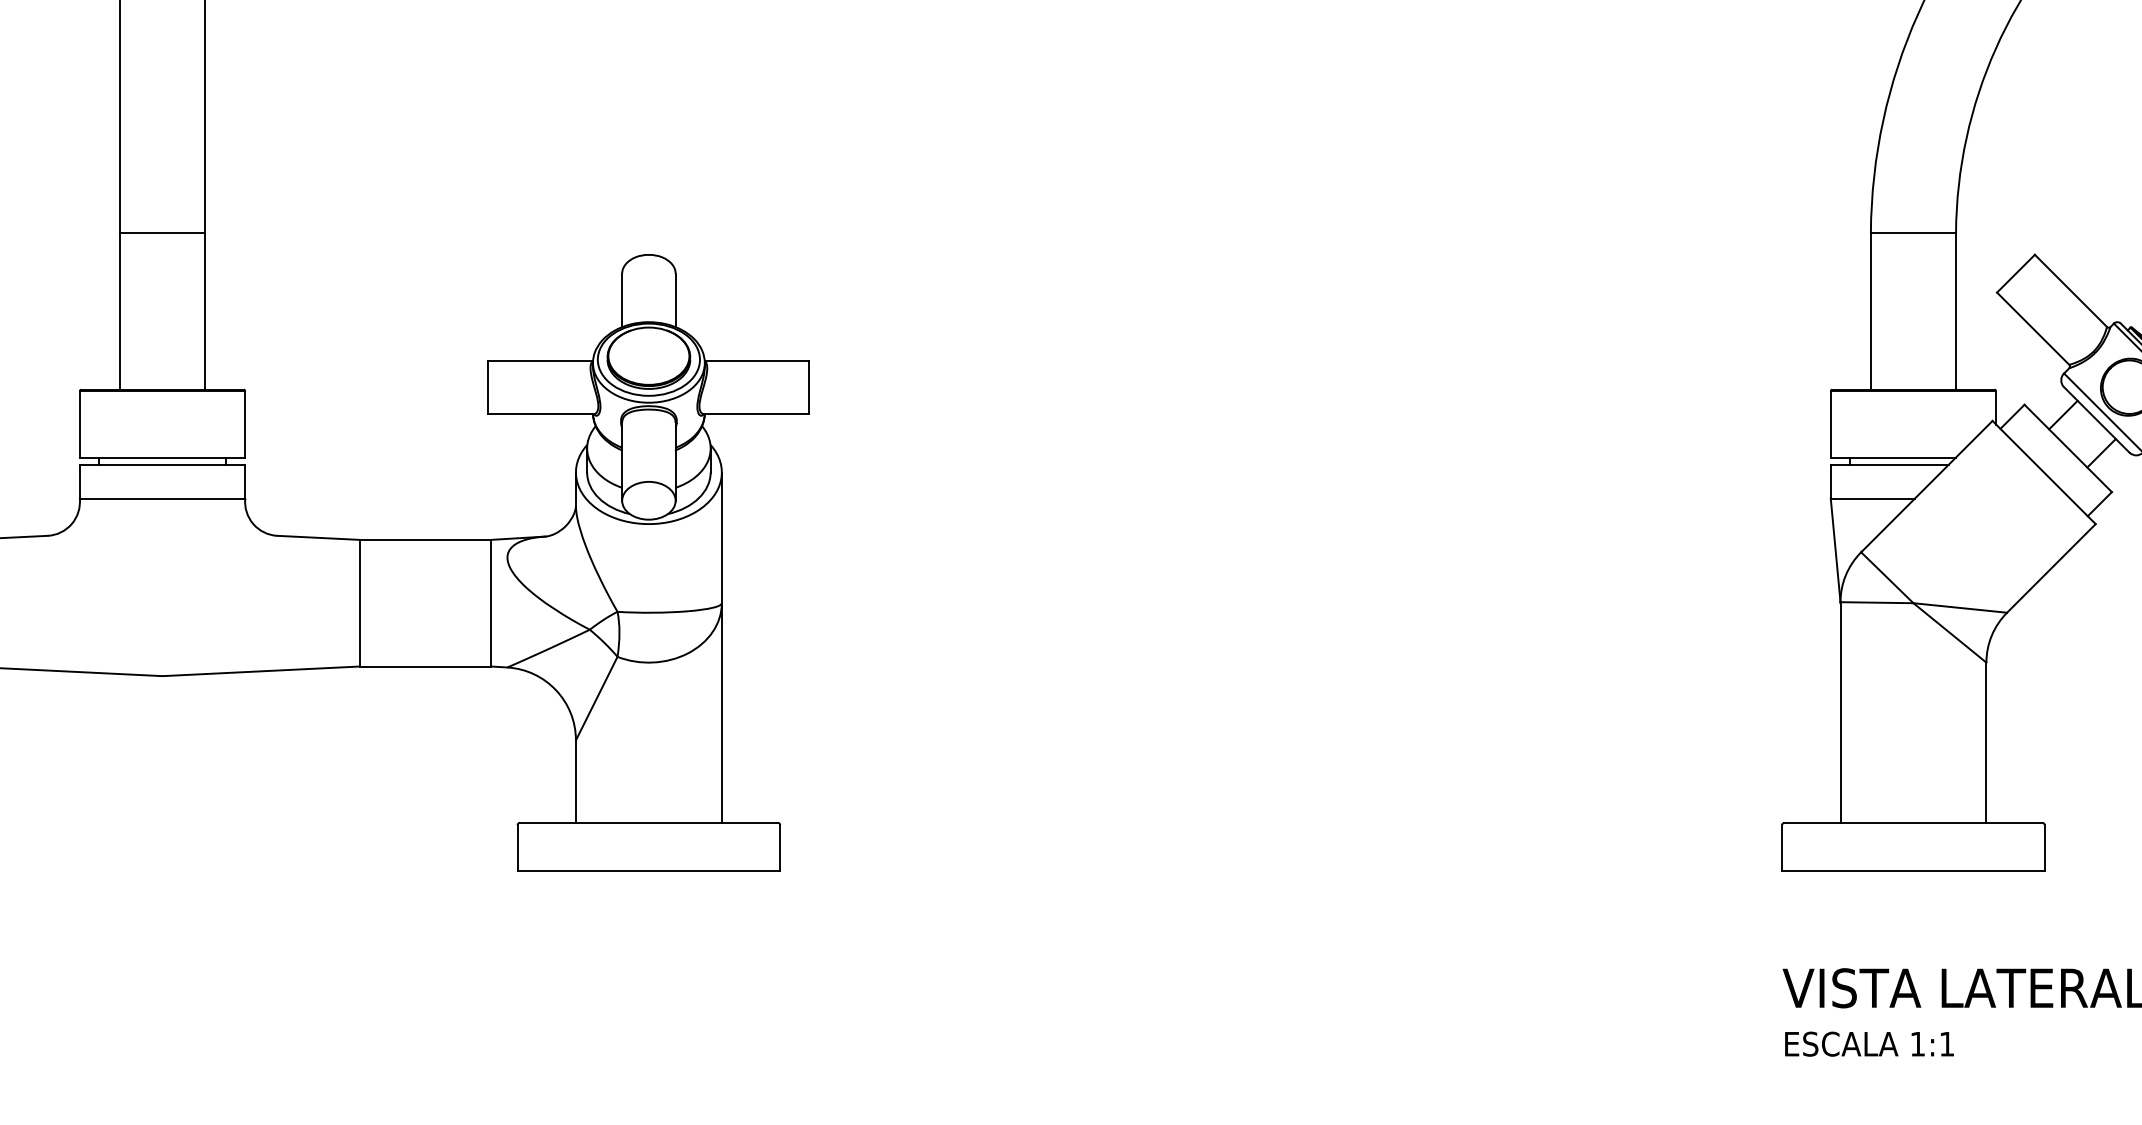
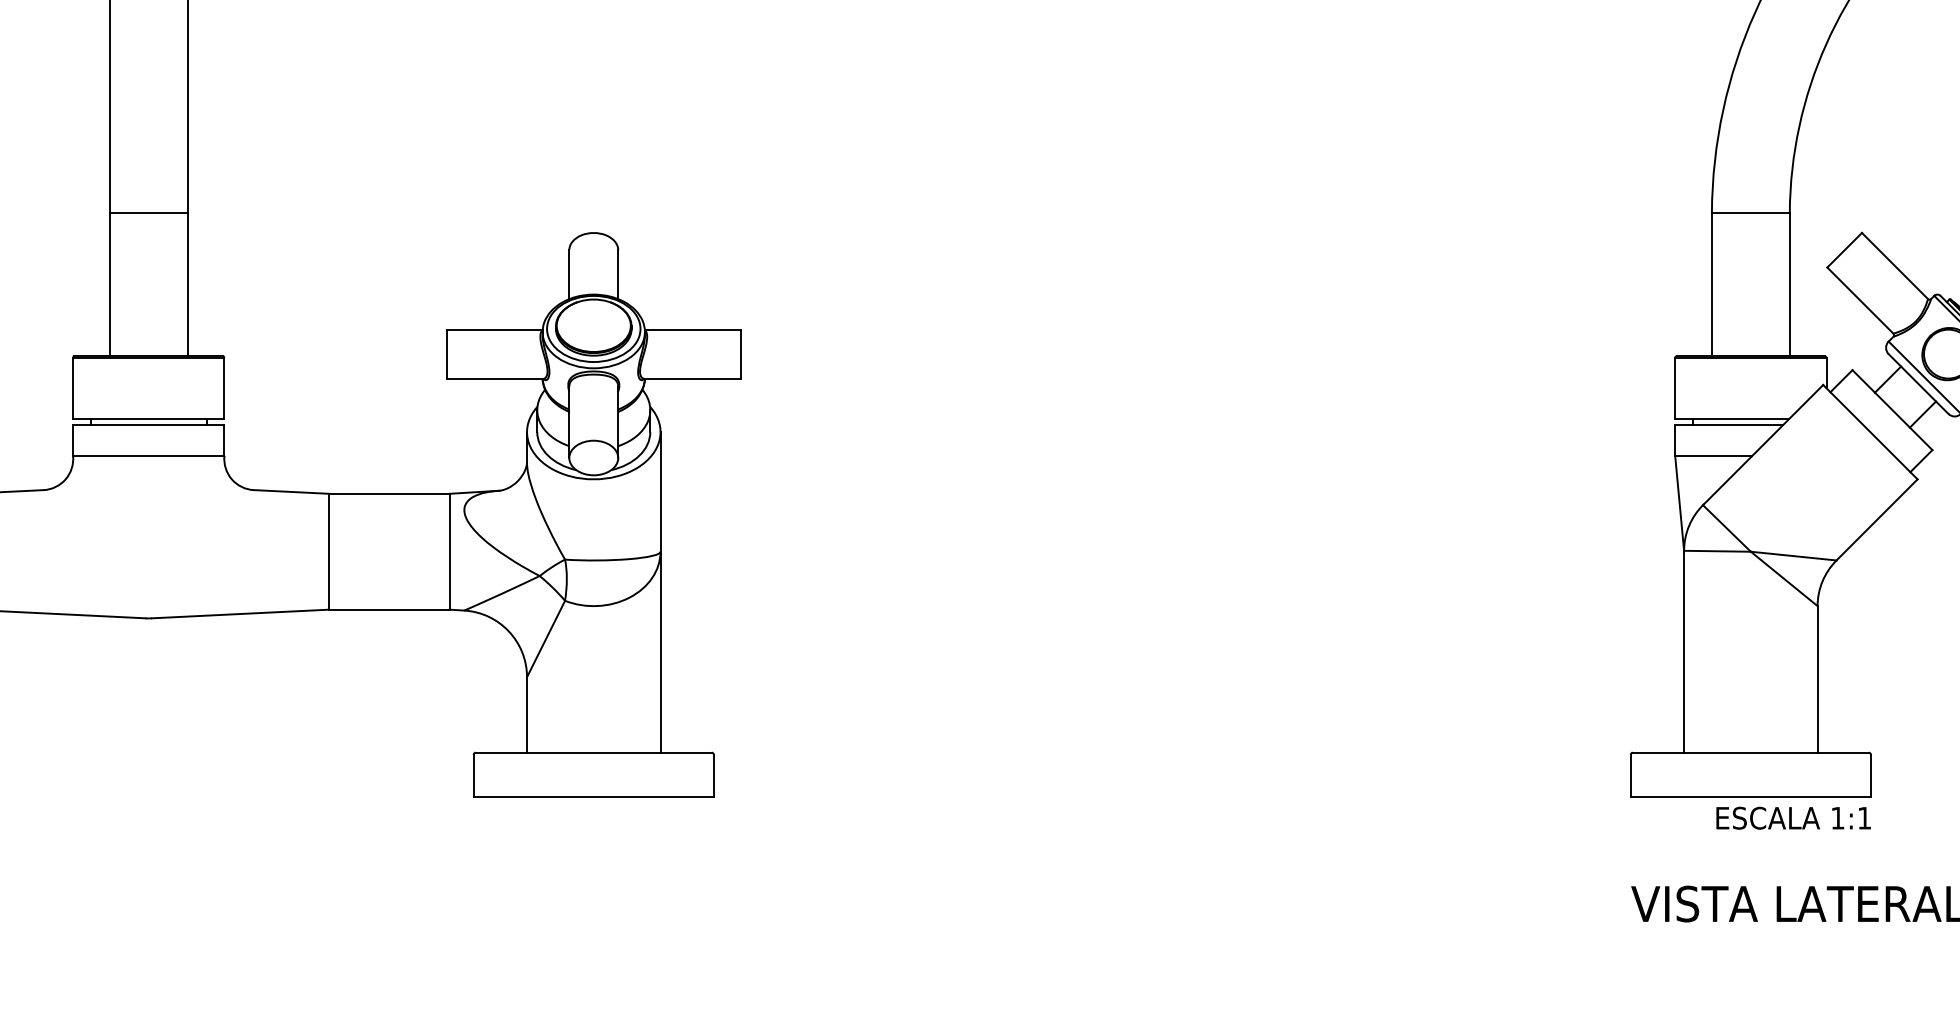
text: (1869, 1043) -> (1793, 817), moved

